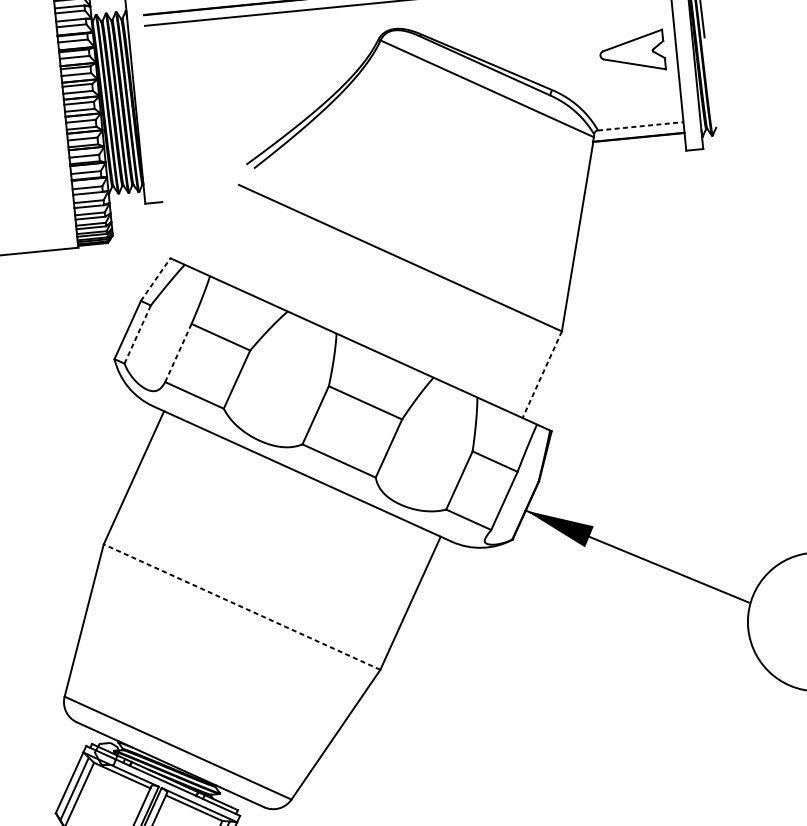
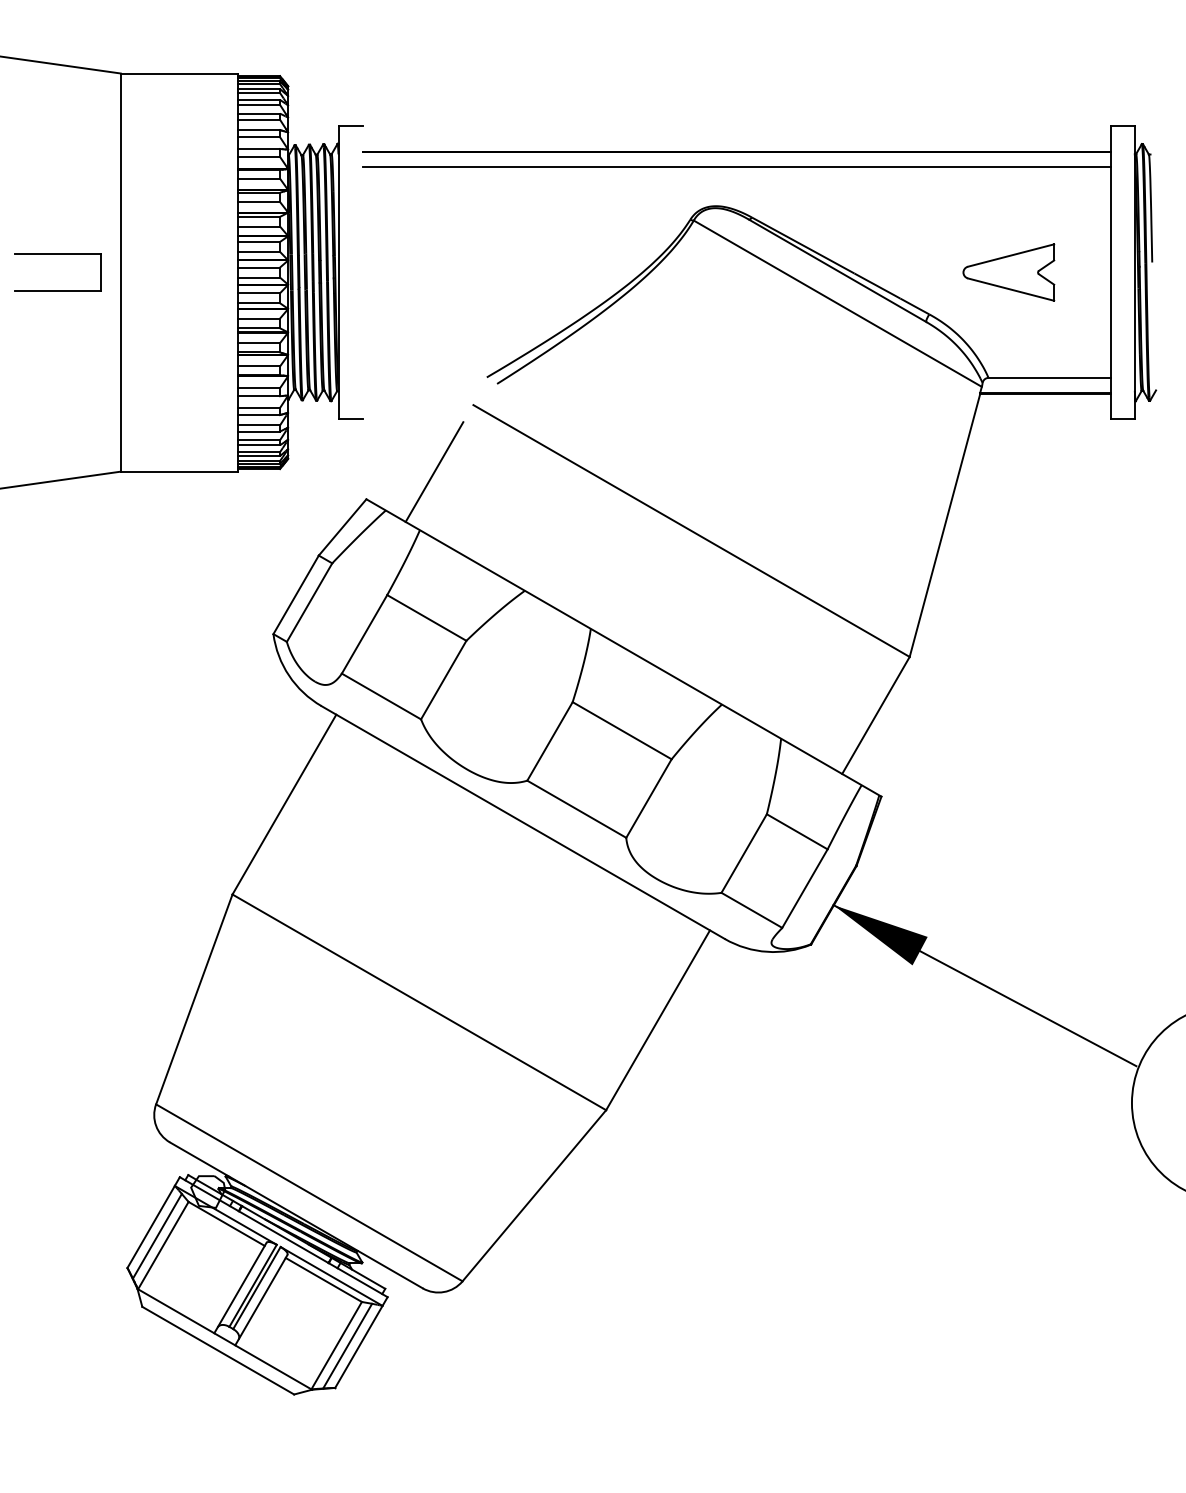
part: (632, 52) -> (1008, 272), moved
line: (641, 125) -> (1050, 377), dashed -> solid
line: (216, 234) -> (434, 471), added
line: (155, 279) -> (342, 527), dashed -> solid
line: (137, 334) -> (309, 602), dashed -> solid
line: (178, 352) -> (364, 633), dashed -> solid
line: (541, 374) -> (875, 715), dashed -> solid
line: (242, 607) -> (419, 1002), dashed -> solid

